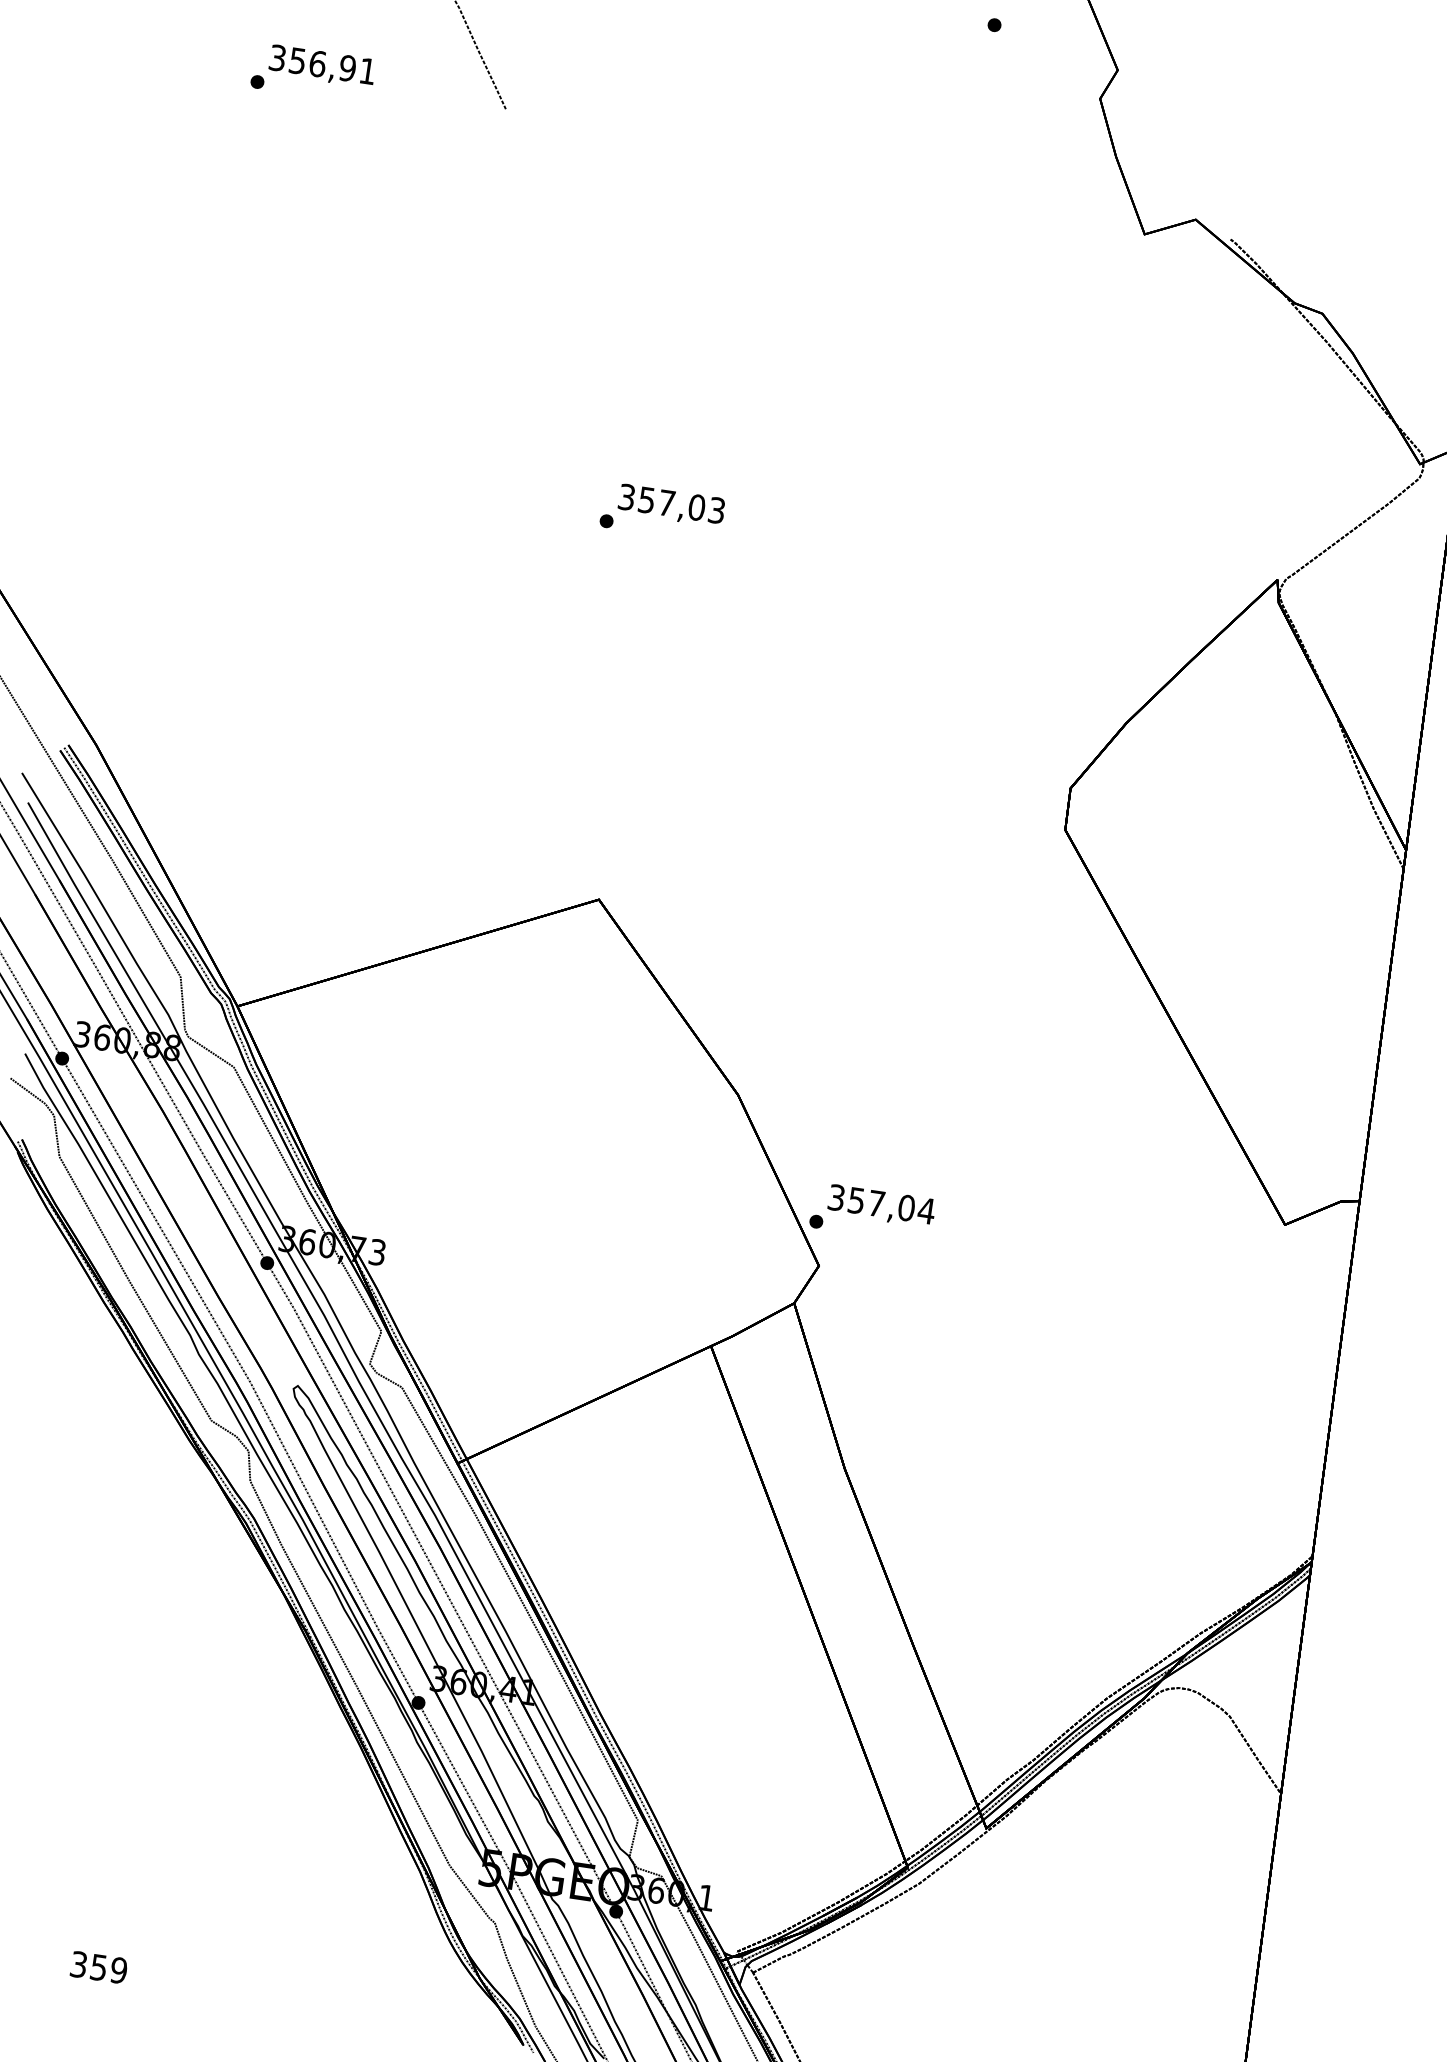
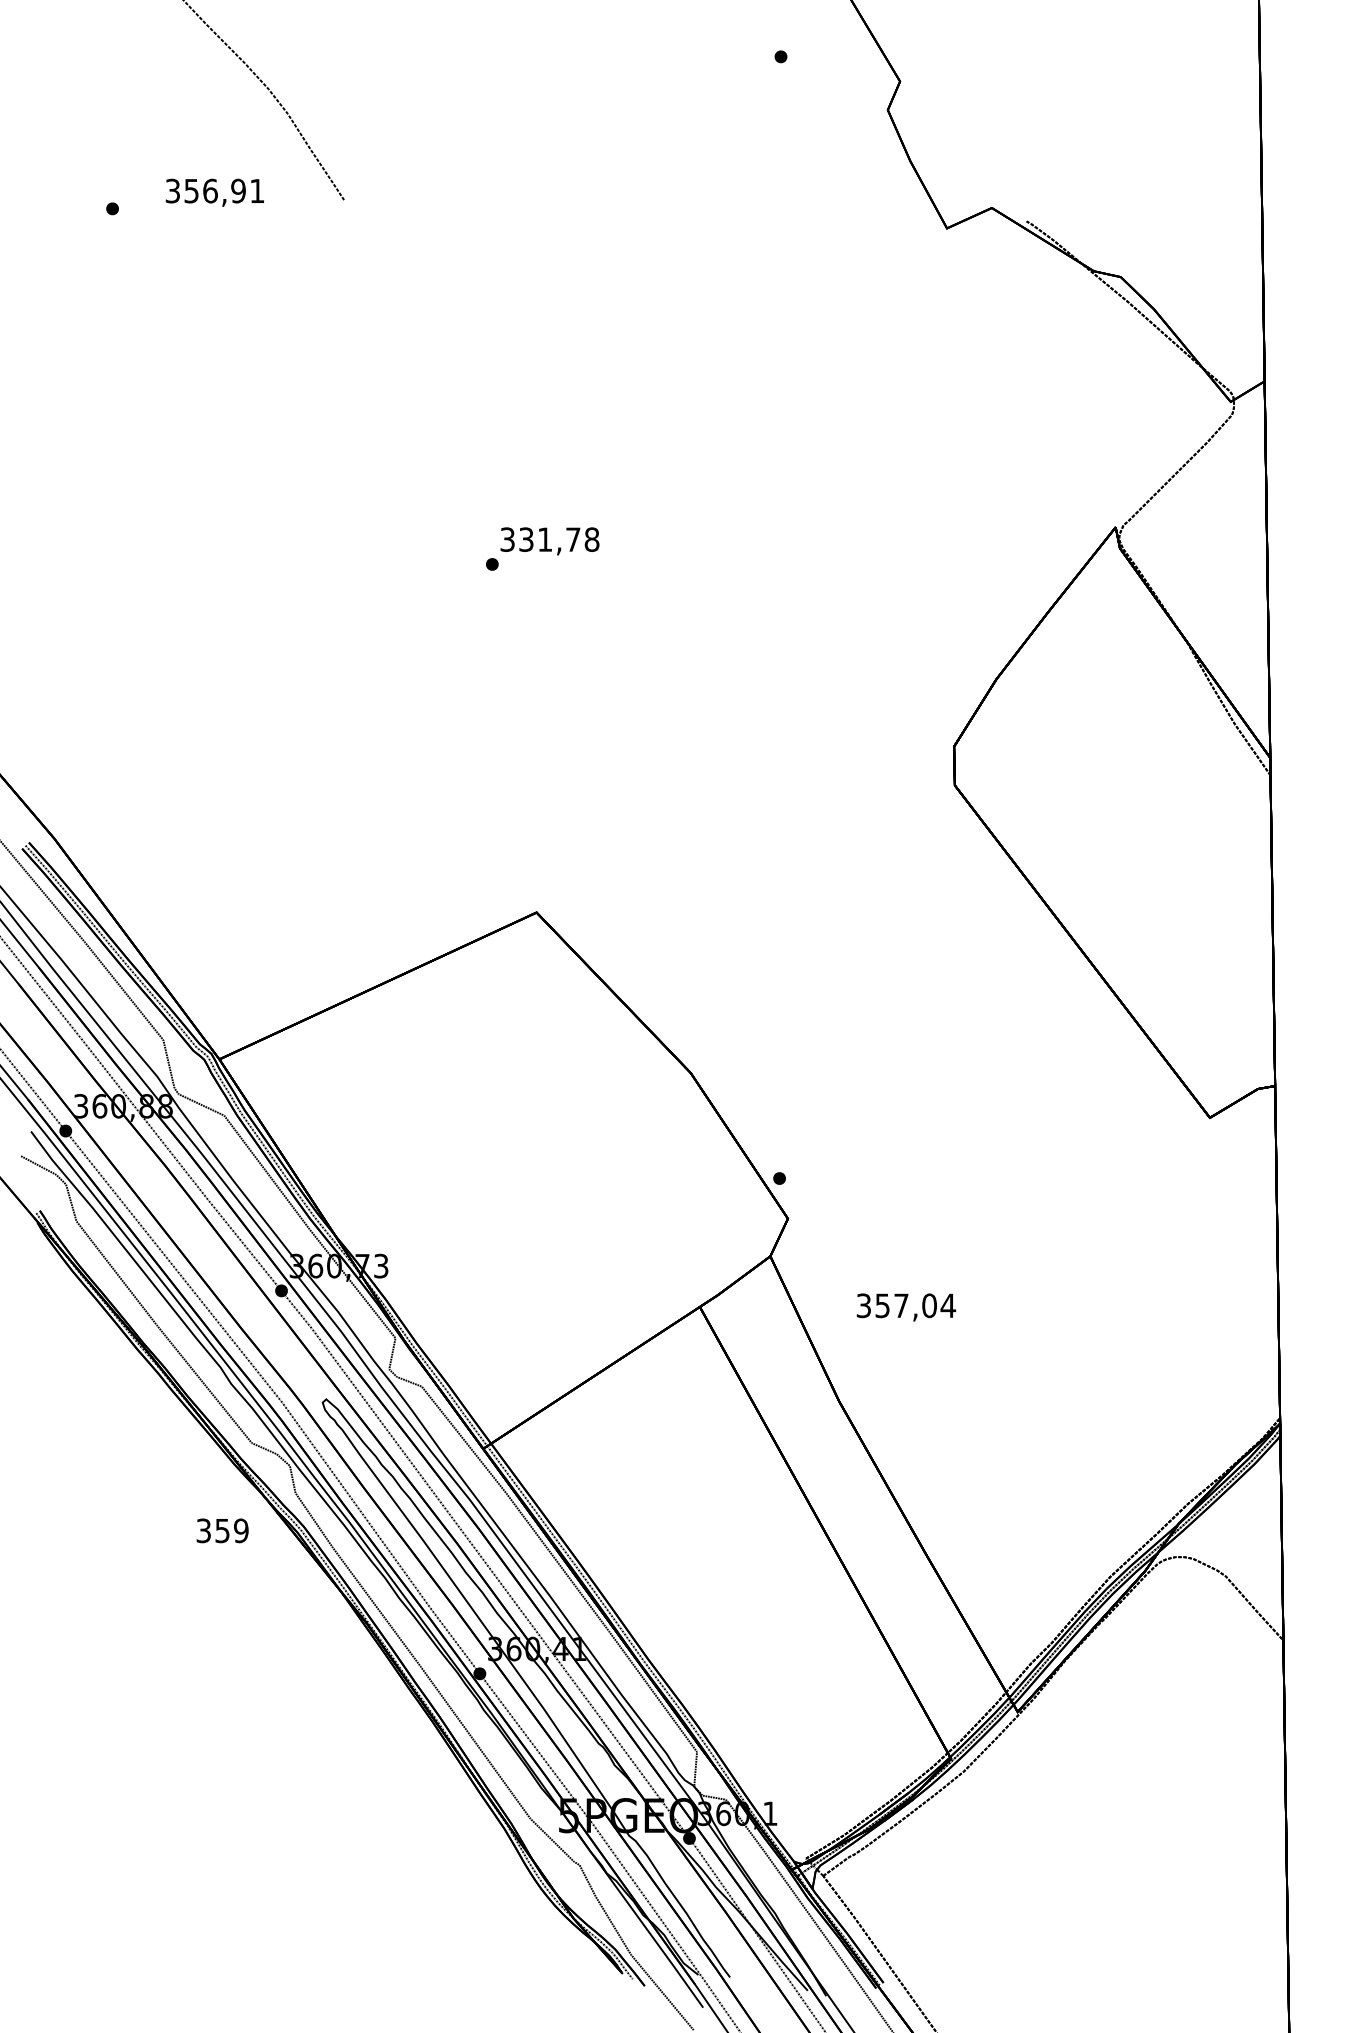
text: (321, 66) -> (214, 192), moved
text: (682, 505) -> (559, 539), 357,03 -> 331,78
text: (881, 1206) -> (906, 1307), moved
text: (98, 1967) -> (222, 1530), moved

